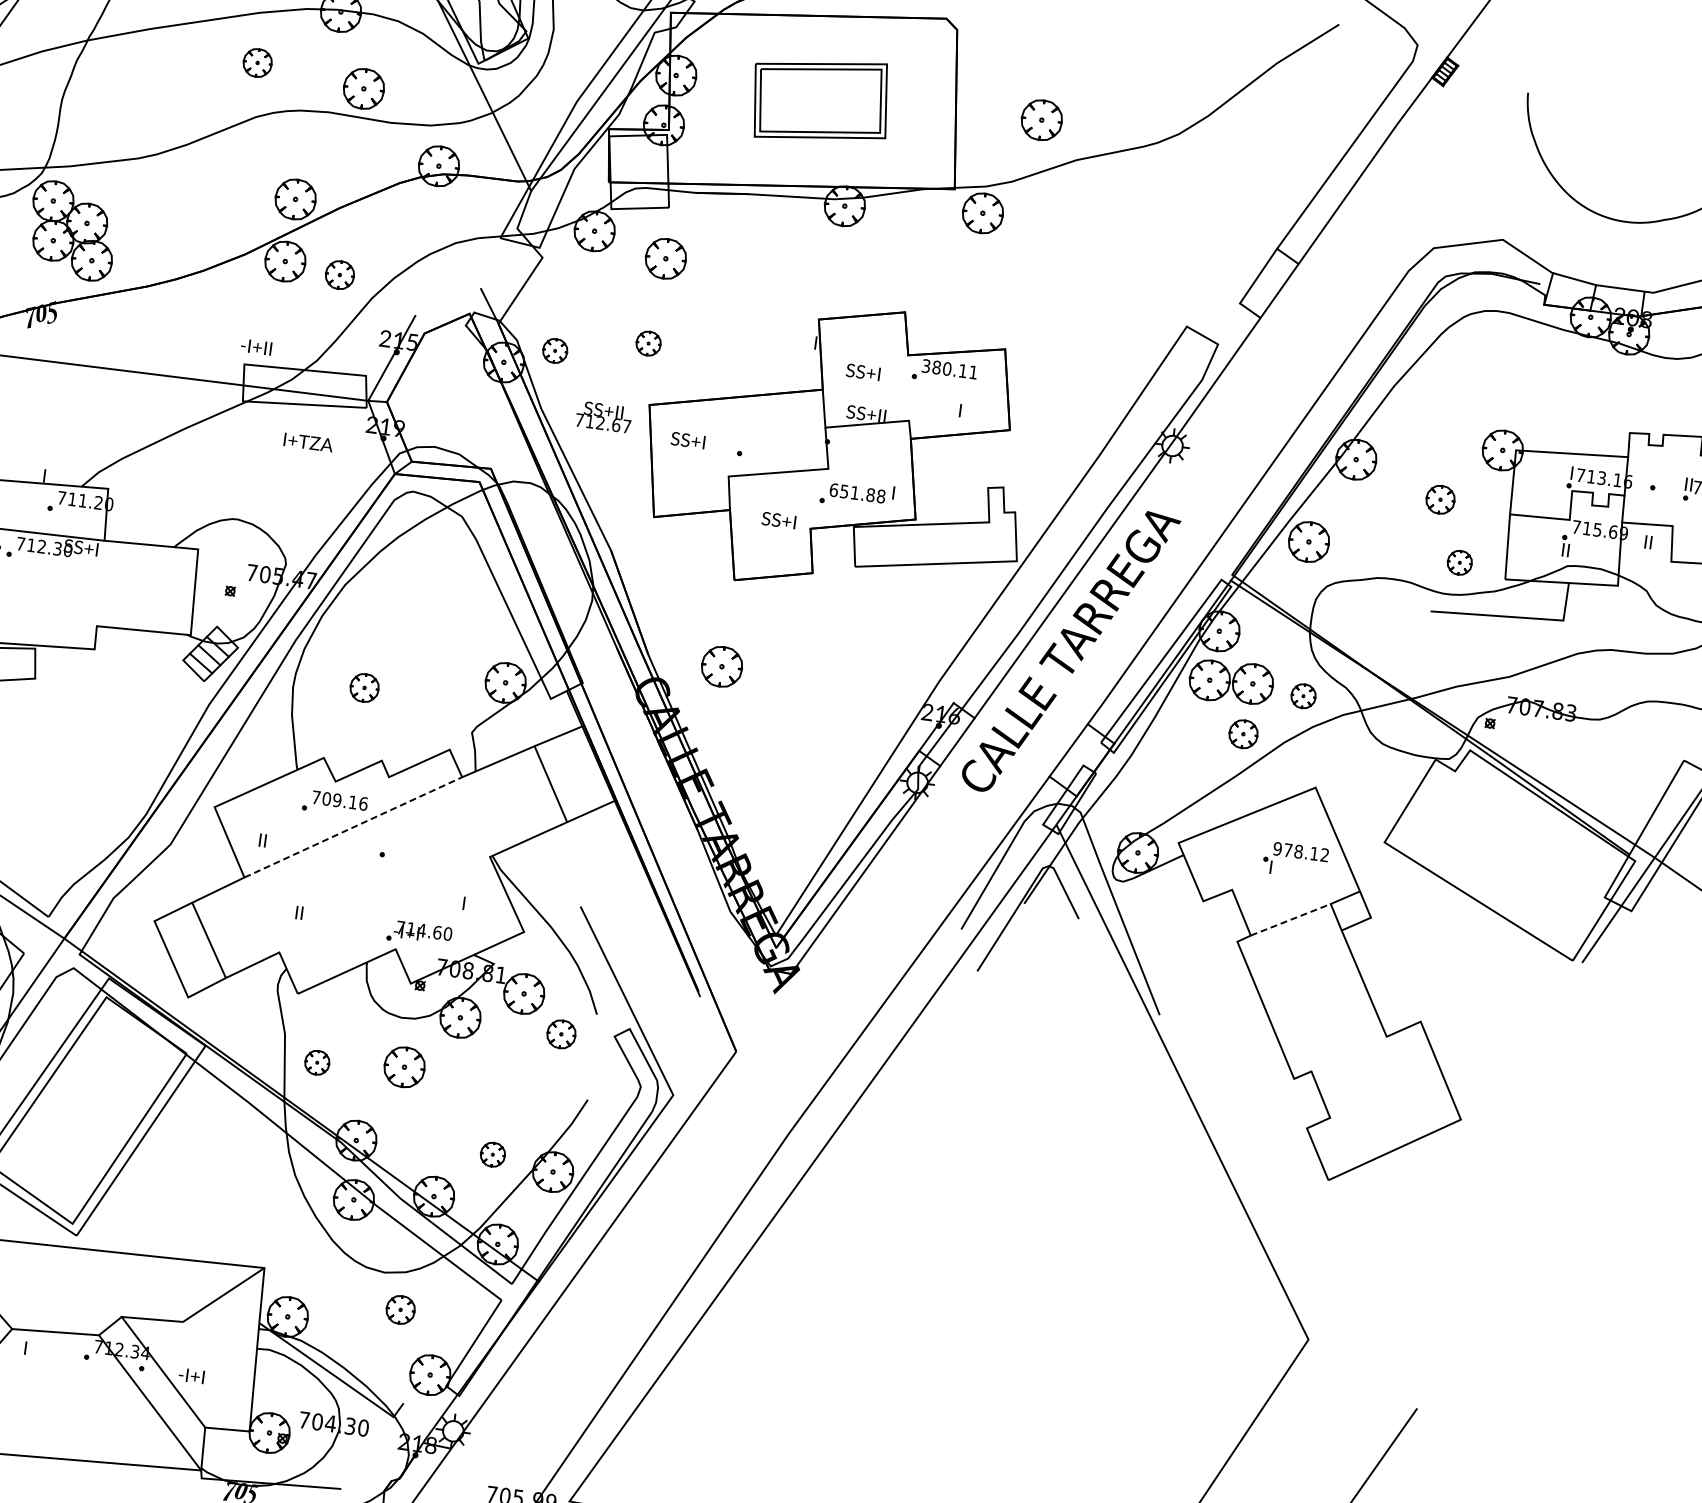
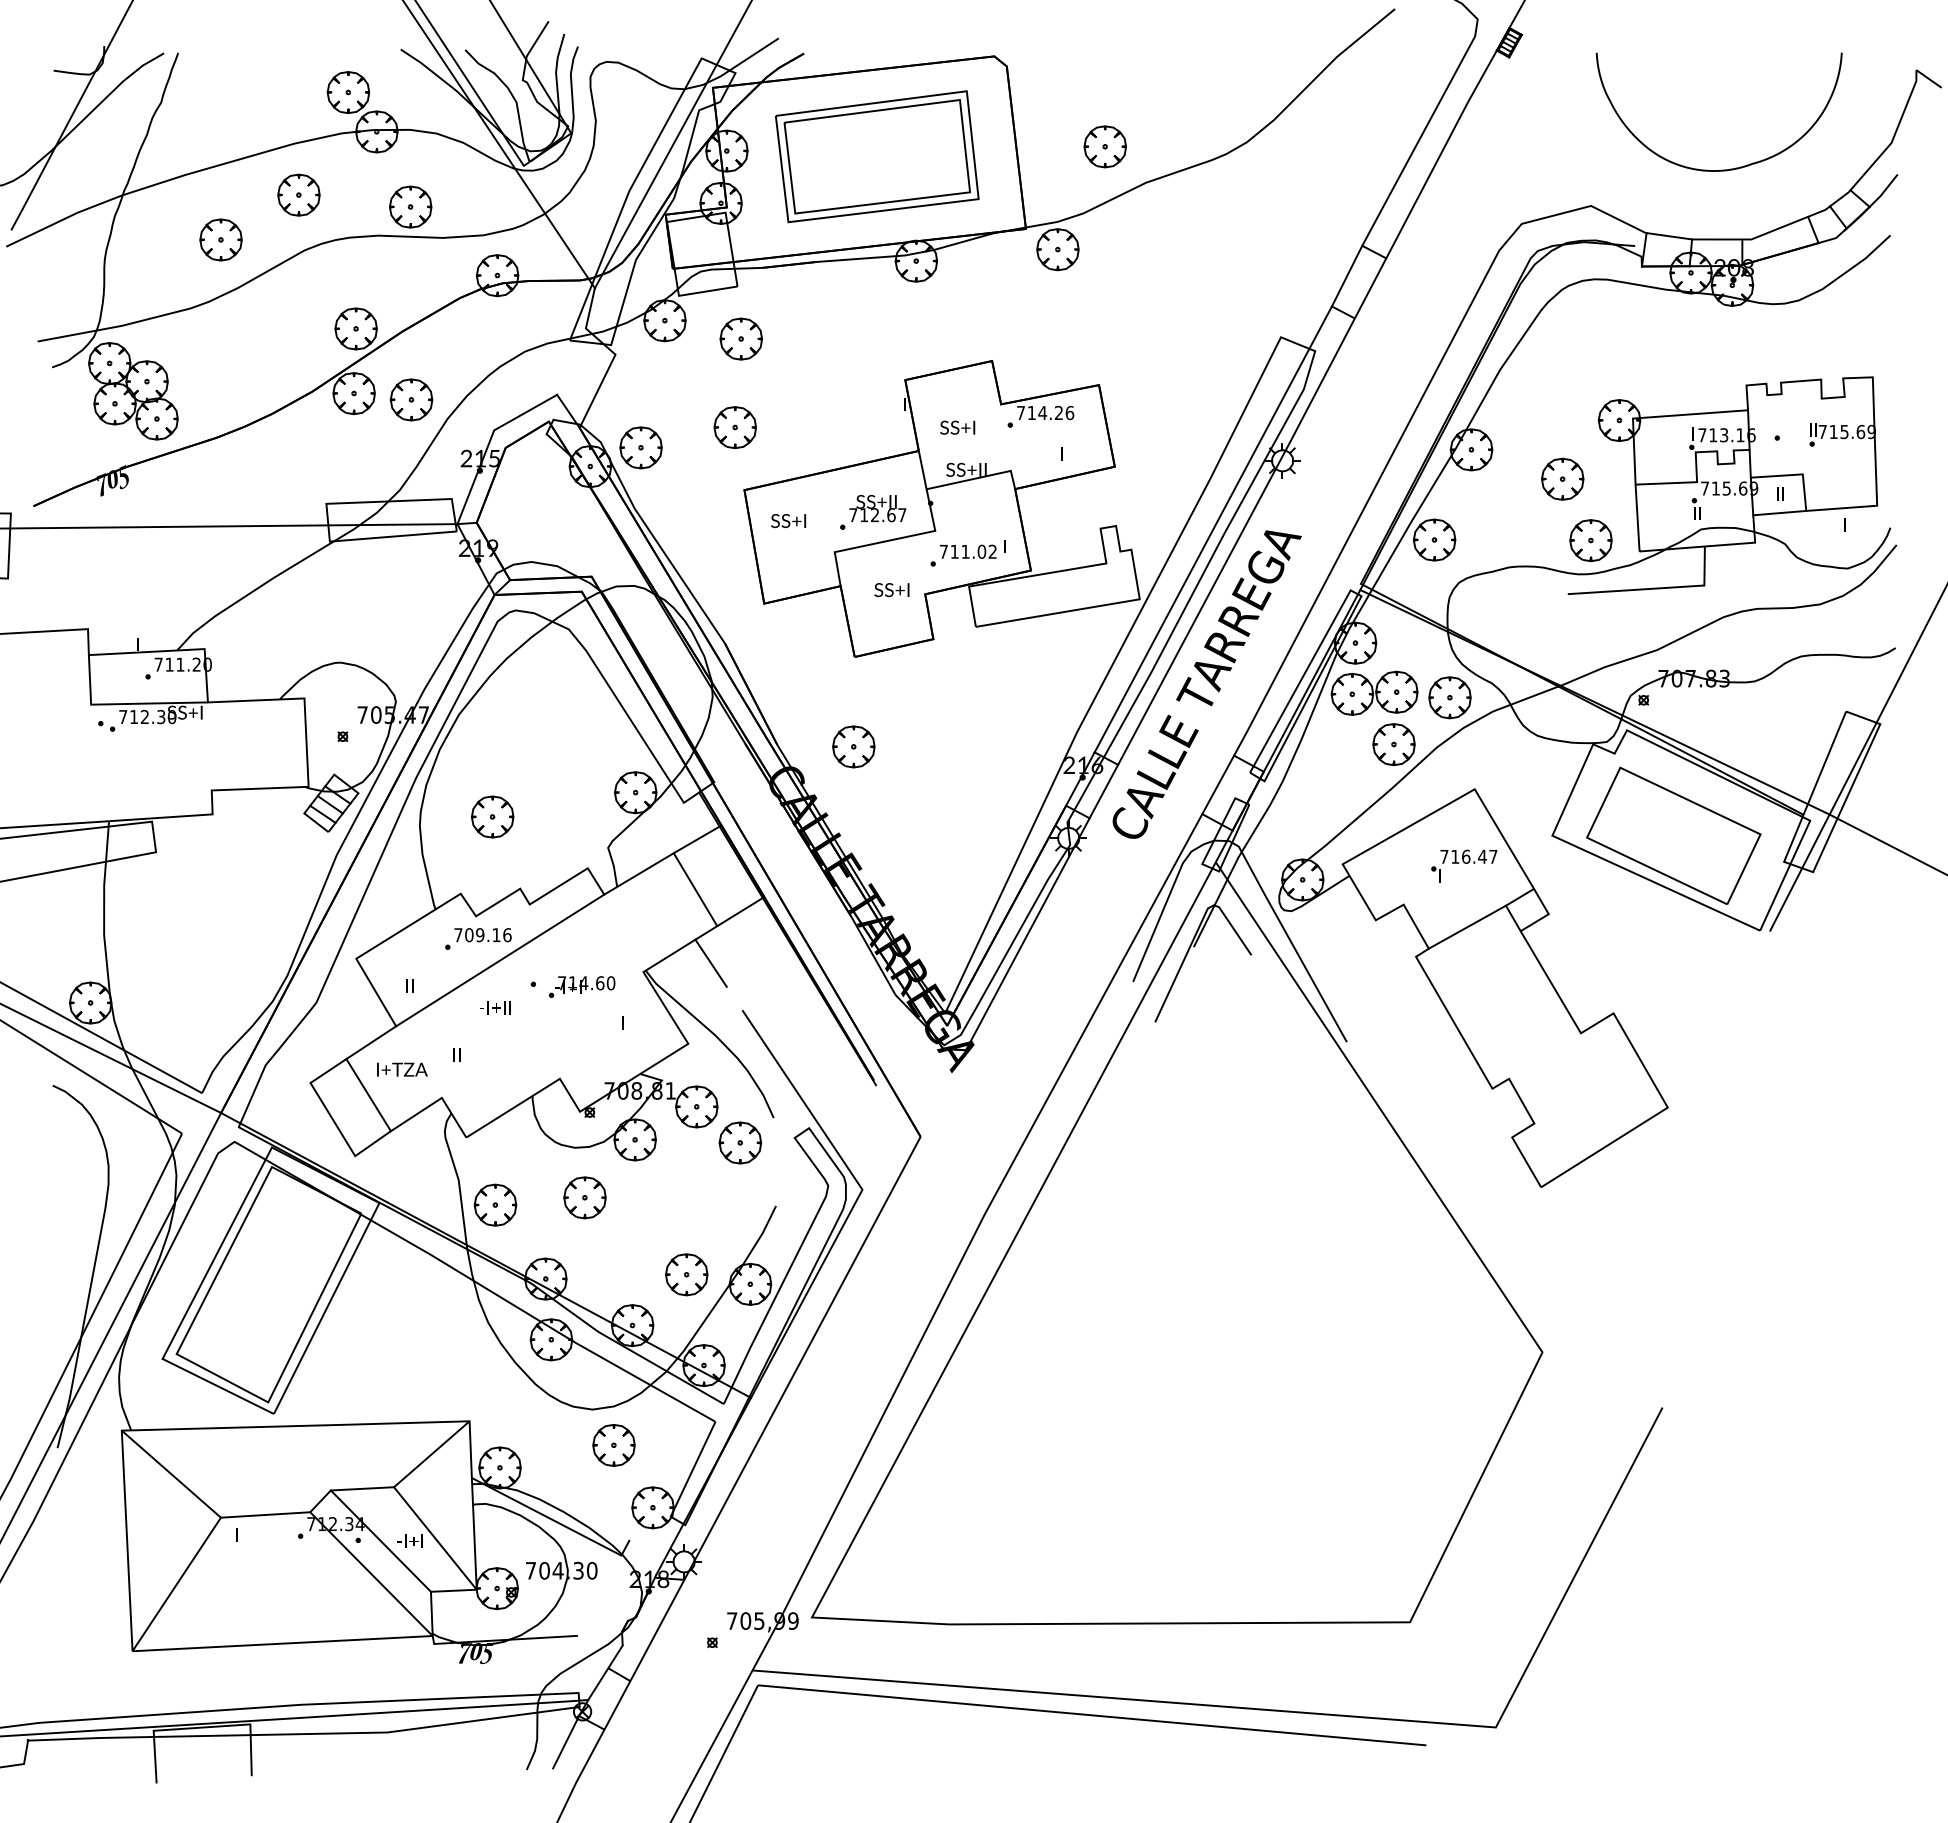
part: (257, 62) -> (298, 194), size x1.43
part: (176, 95) -> (220, 239), added
part: (820, 100) -> (877, 156), size x1.43
part: (339, 274) -> (411, 399), size x1.43
line: (448, 301) -> (525, 412), added
part: (647, 343) -> (734, 427), size x1.67
text: (256, 347) -> (495, 1007), moved
part: (554, 350) -> (640, 447), size x1.67
text: (949, 368) -> (1045, 412), 380.11 -> 714.26
text: (603, 416) -> (877, 508), moved
text: (308, 442) -> (402, 1069), moved
text: (856, 492) -> (967, 551), 651.88 -> 711.02
part: (1440, 499) -> (1562, 478), size x1.43
line: (1096, 503) -> (1212, 529), added
line: (1645, 559) -> (1779, 512), added
part: (1459, 562) -> (1590, 540), size x1.67
part: (364, 687) -> (492, 816), size x1.43
part: (1303, 695) -> (1449, 697), size x1.67
part: (1243, 733) -> (1393, 744), size x1.43
line: (353, 827) -> (500, 960), dashed -> solid
text: (1300, 851) -> (1468, 856), 978.12 -> 716.47
line: (555, 856) -> (710, 962), added
part: (1501, 857) -> (1673, 835), added
line: (1290, 919) -> (1467, 926), dashed -> solid
part: (419, 933) -> (581, 986), moved
part: (560, 1033) -> (739, 1142), size x1.43
part: (317, 1062) -> (495, 1204), size x1.67
part: (492, 1154) -> (686, 1274), size x1.67
part: (400, 1309) -> (613, 1445), size x1.43
line: (216, 1376) -> (435, 1538), added

